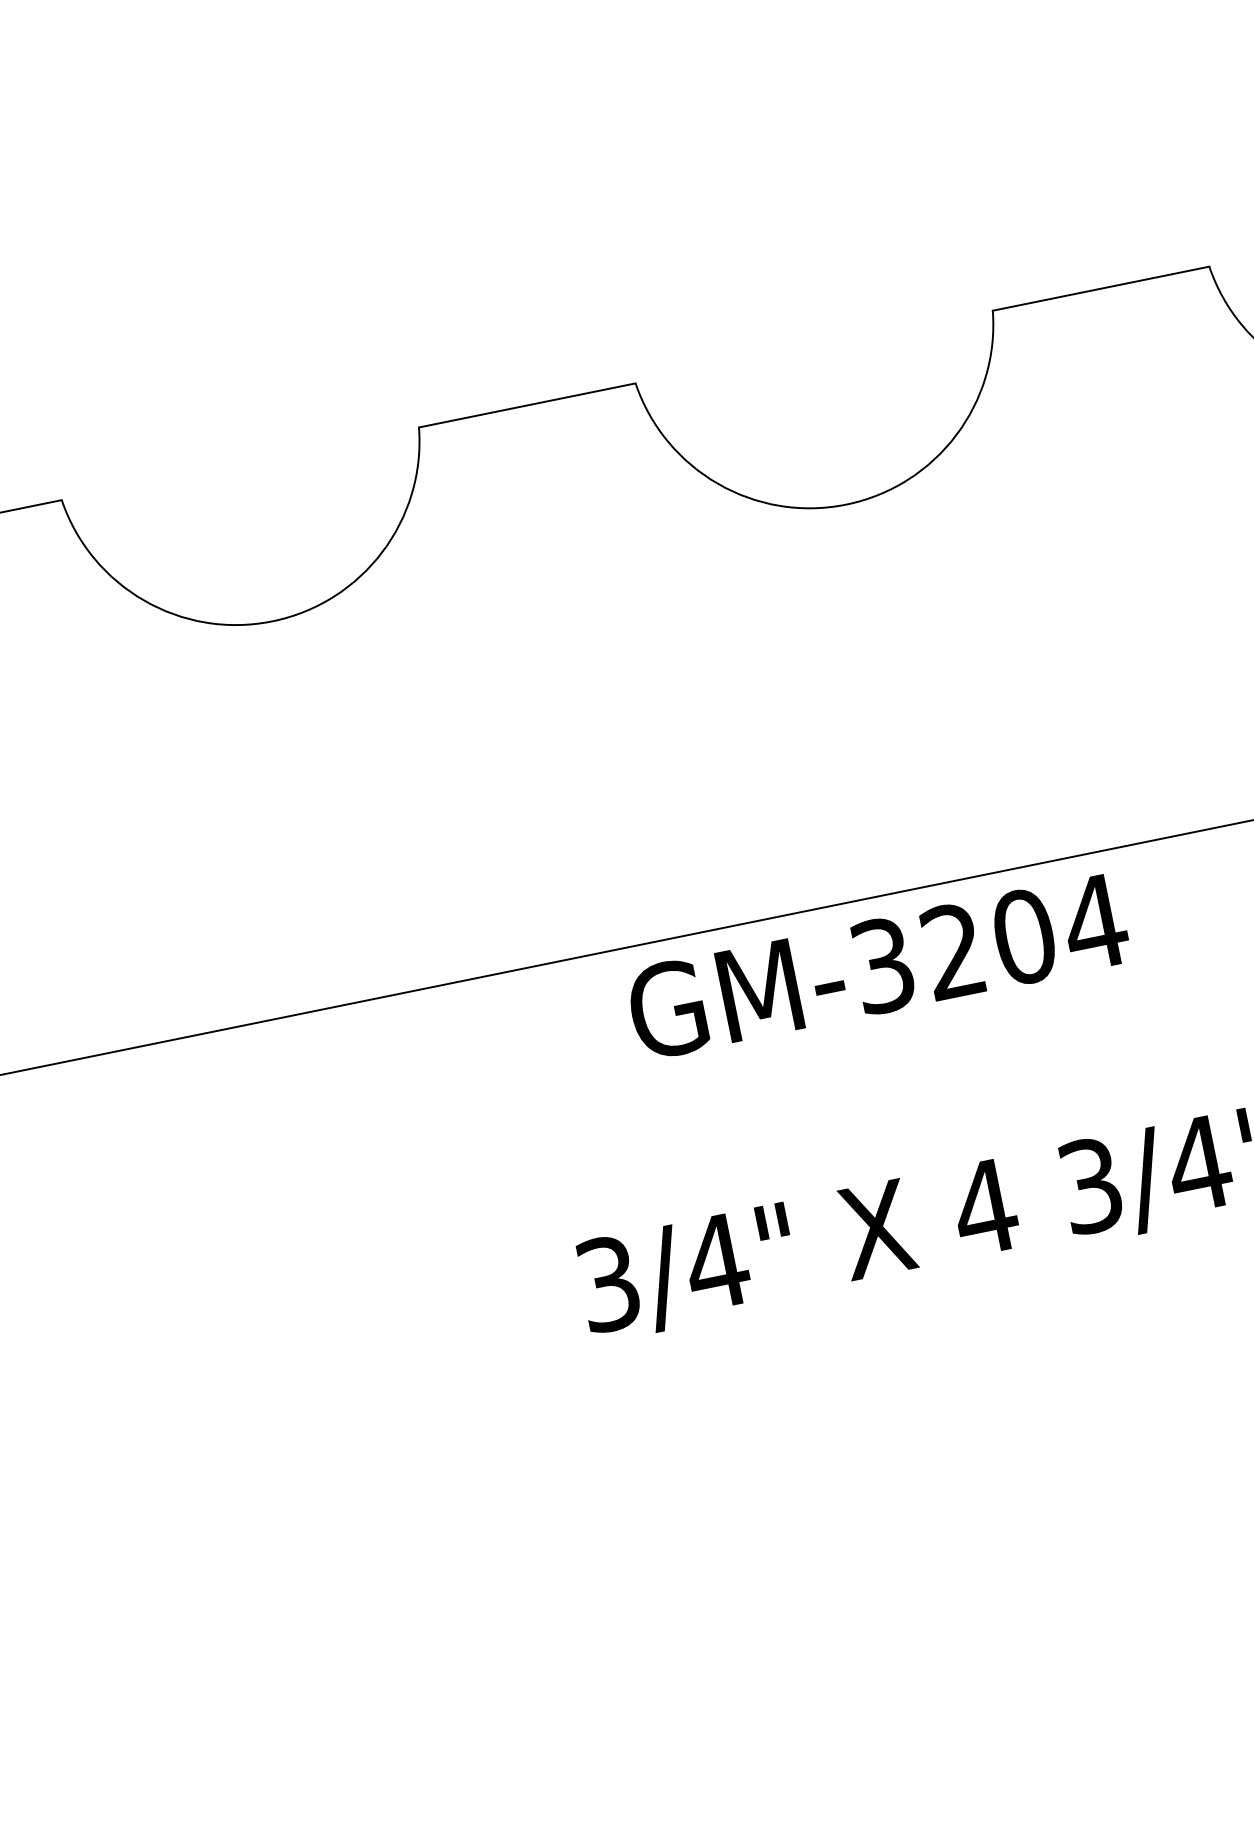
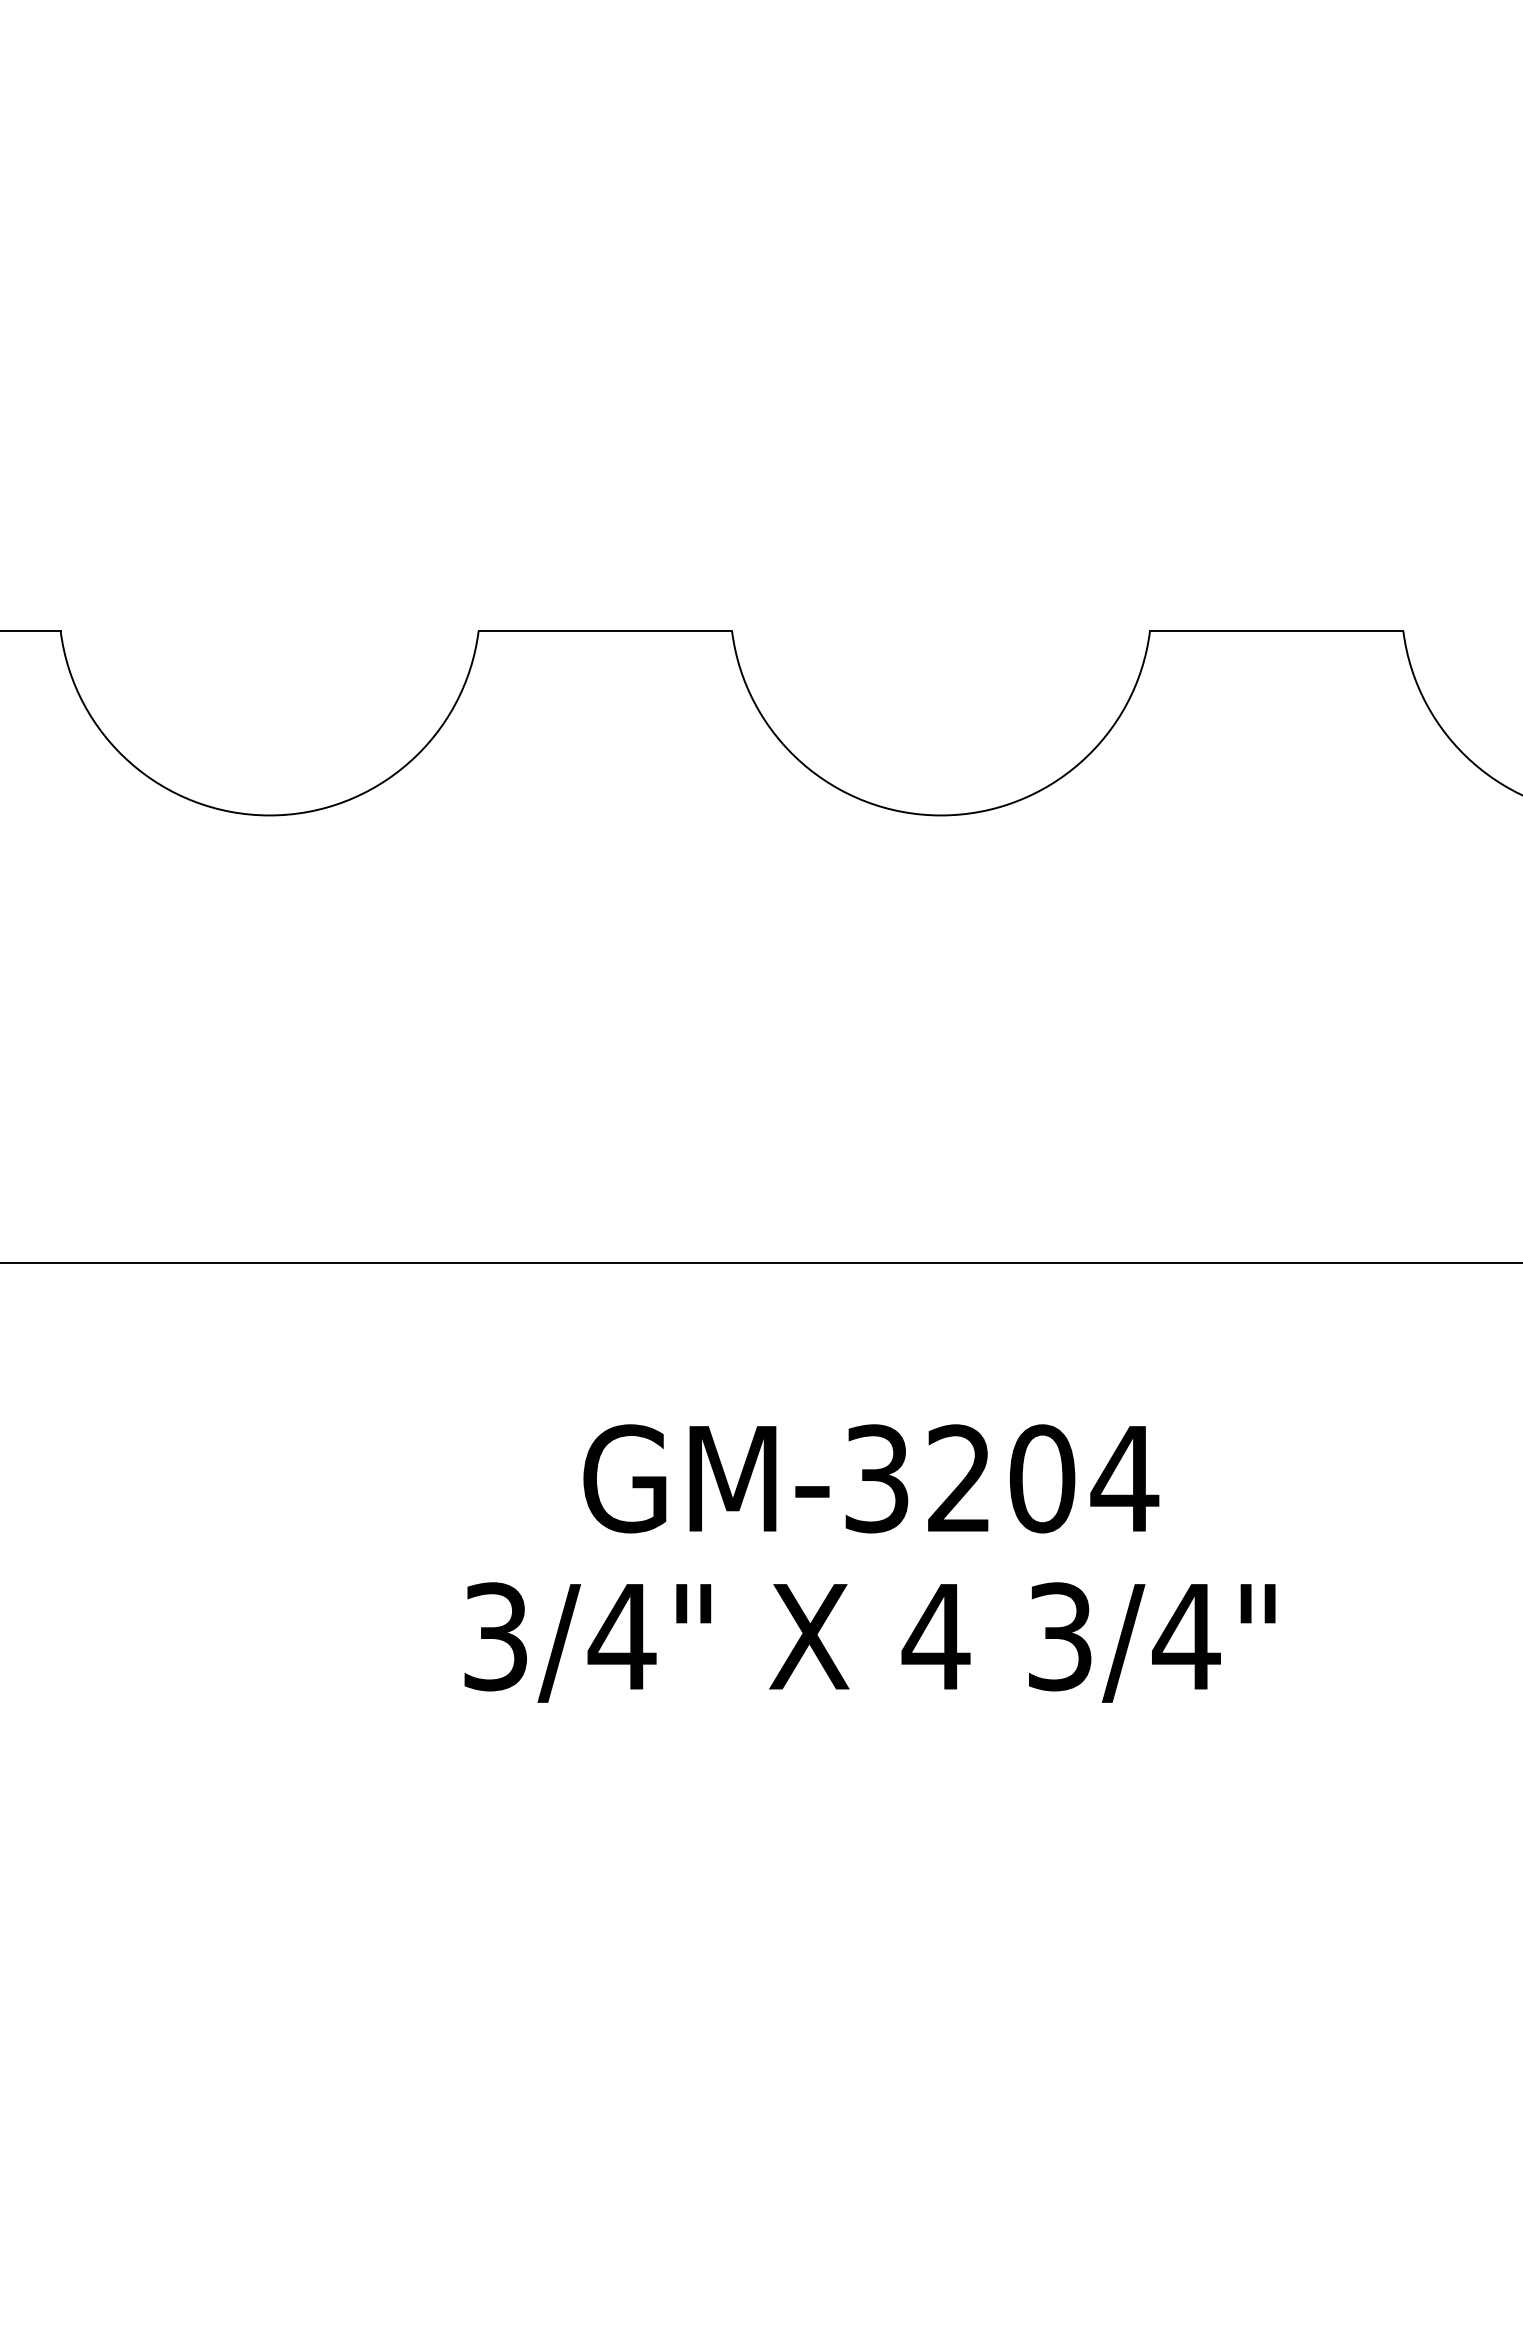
text: (878, 966) -> (871, 1478), moved

